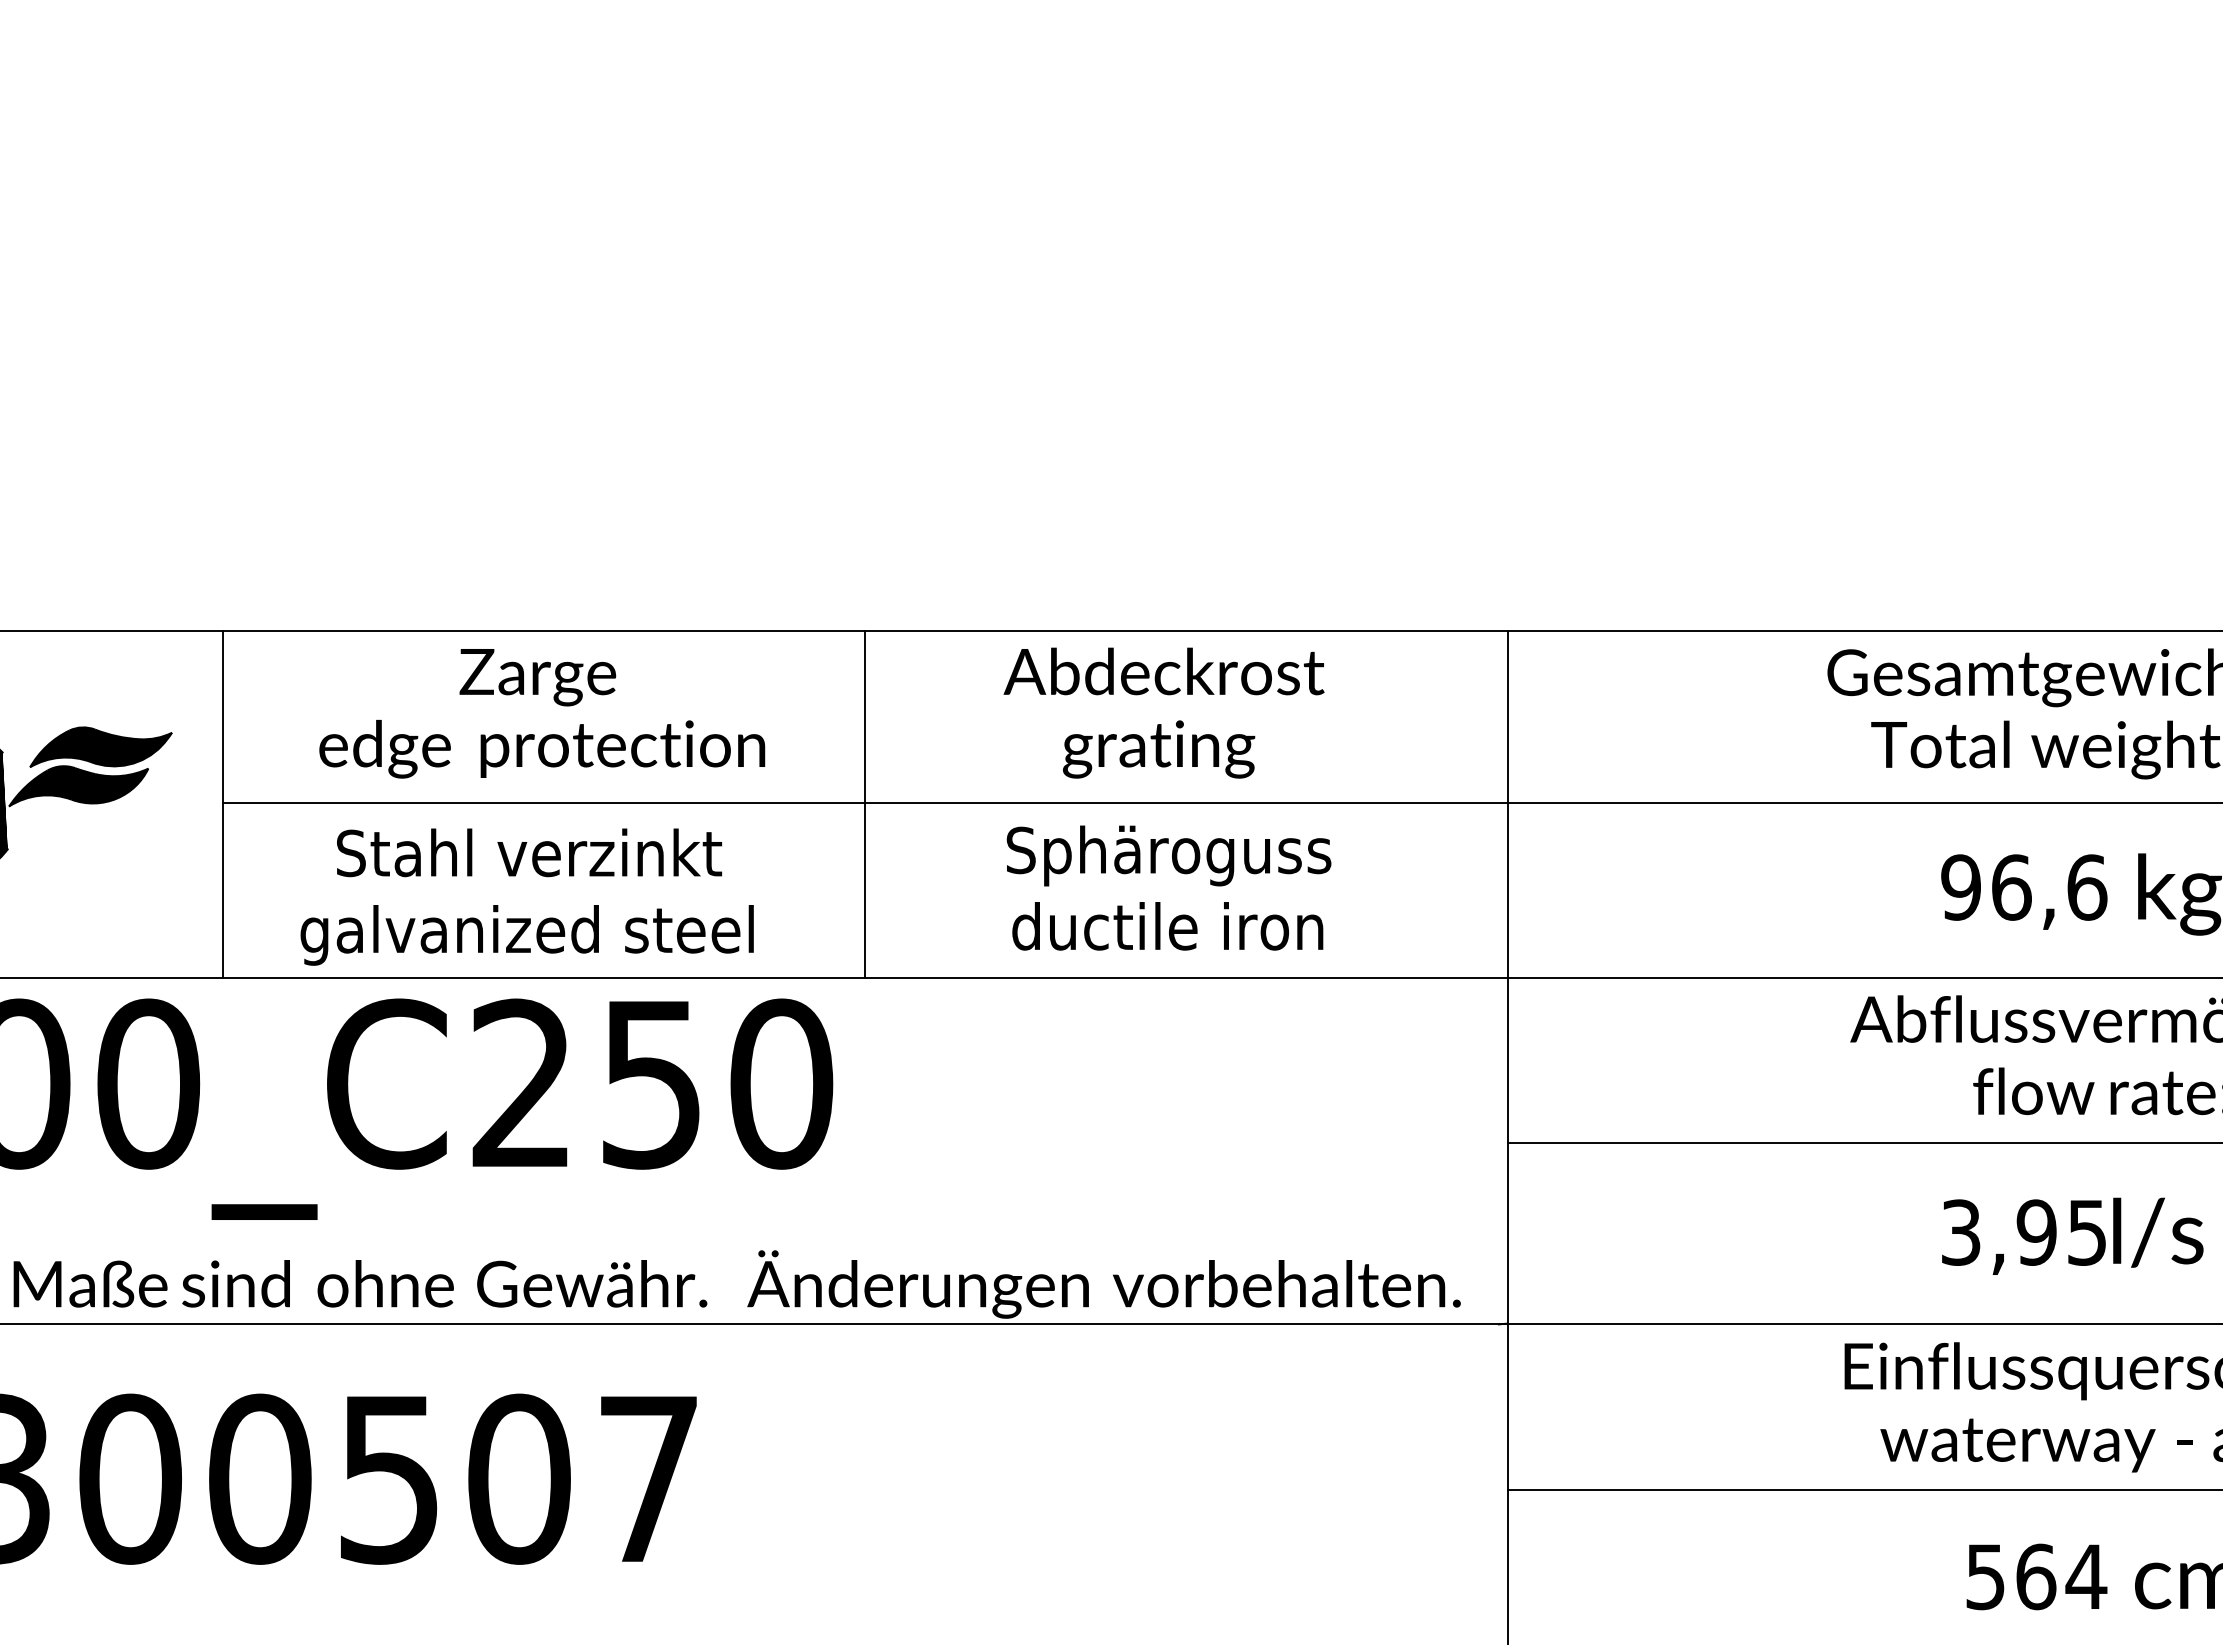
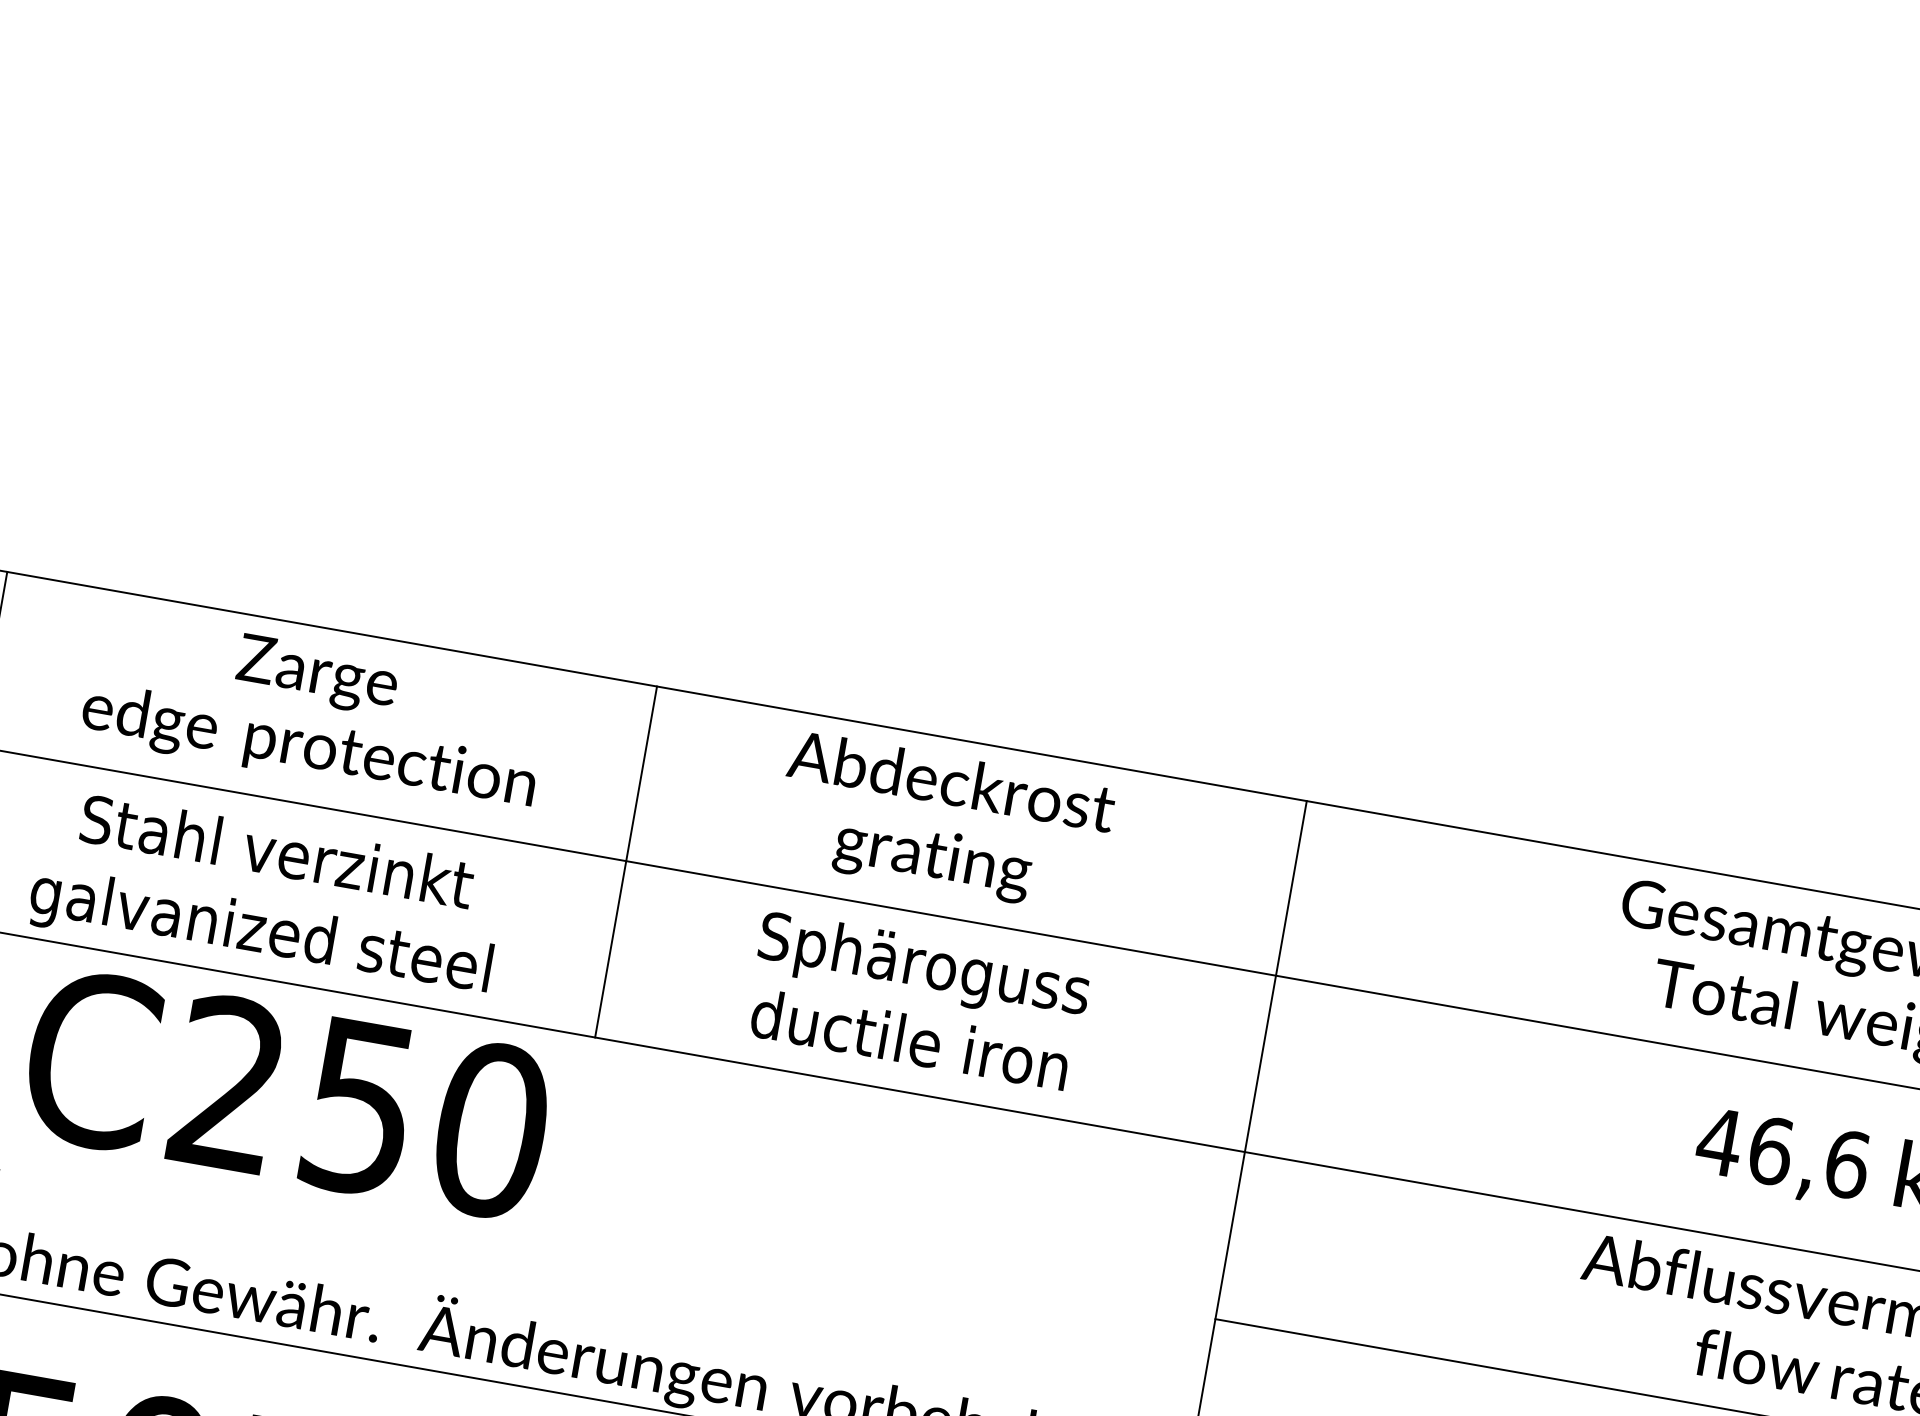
text: (1961, 887) -> (1720, 1141), 96,6 -> 46,6

